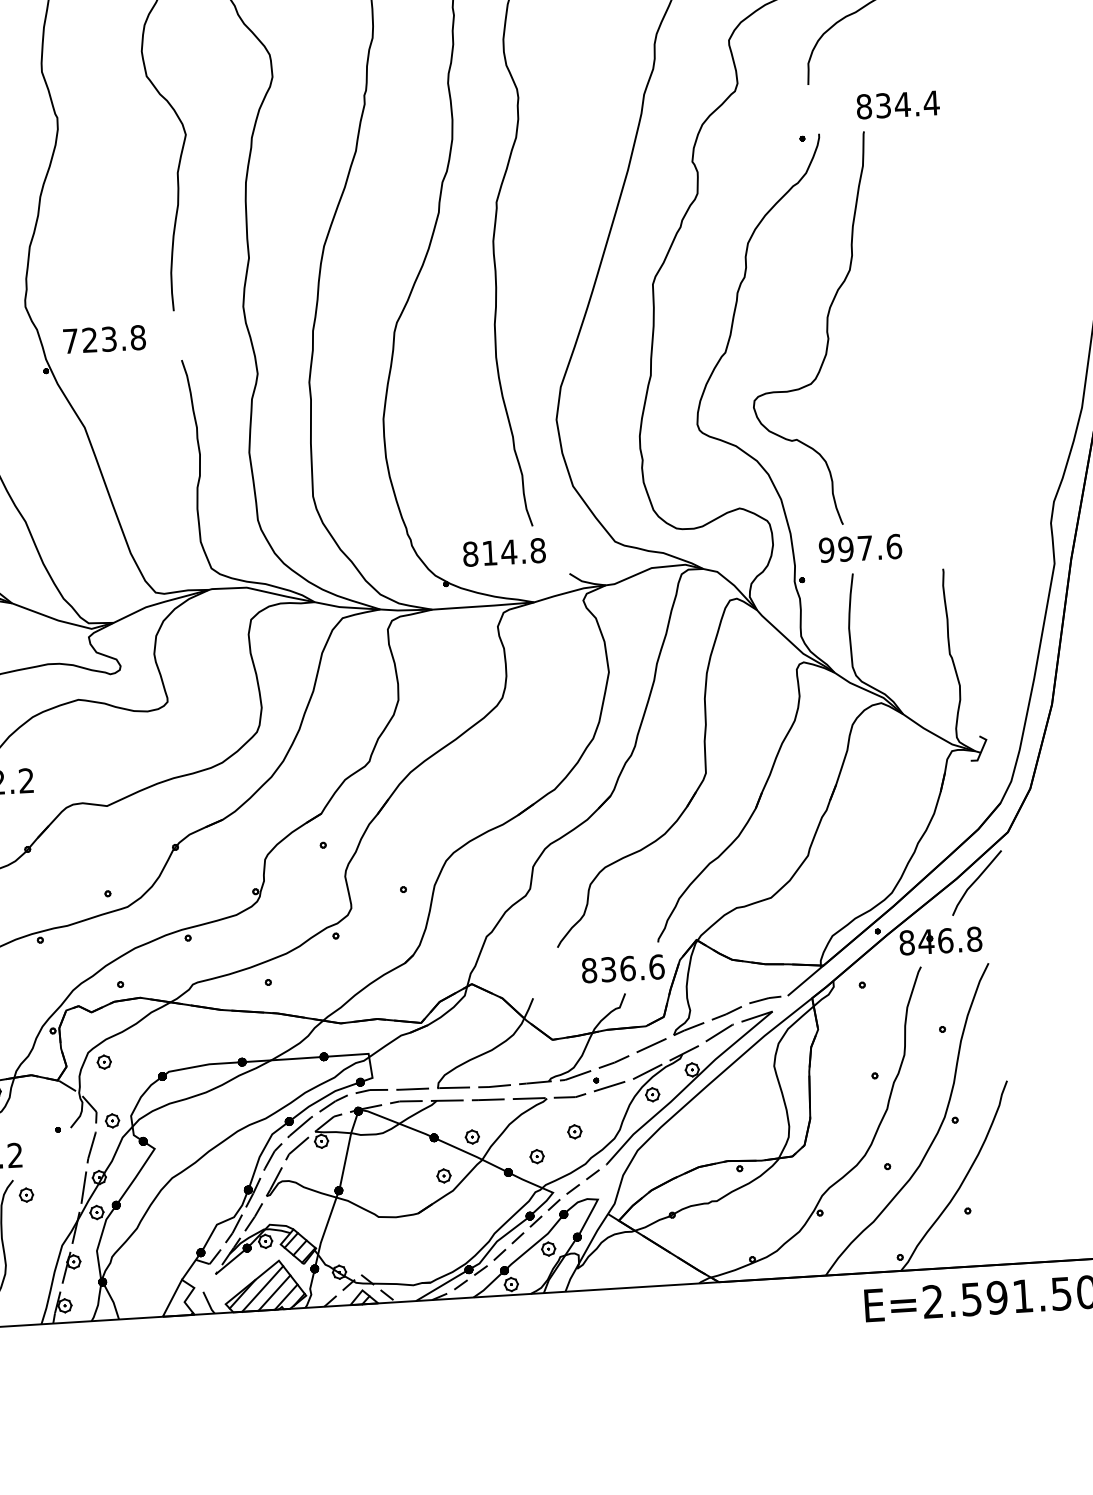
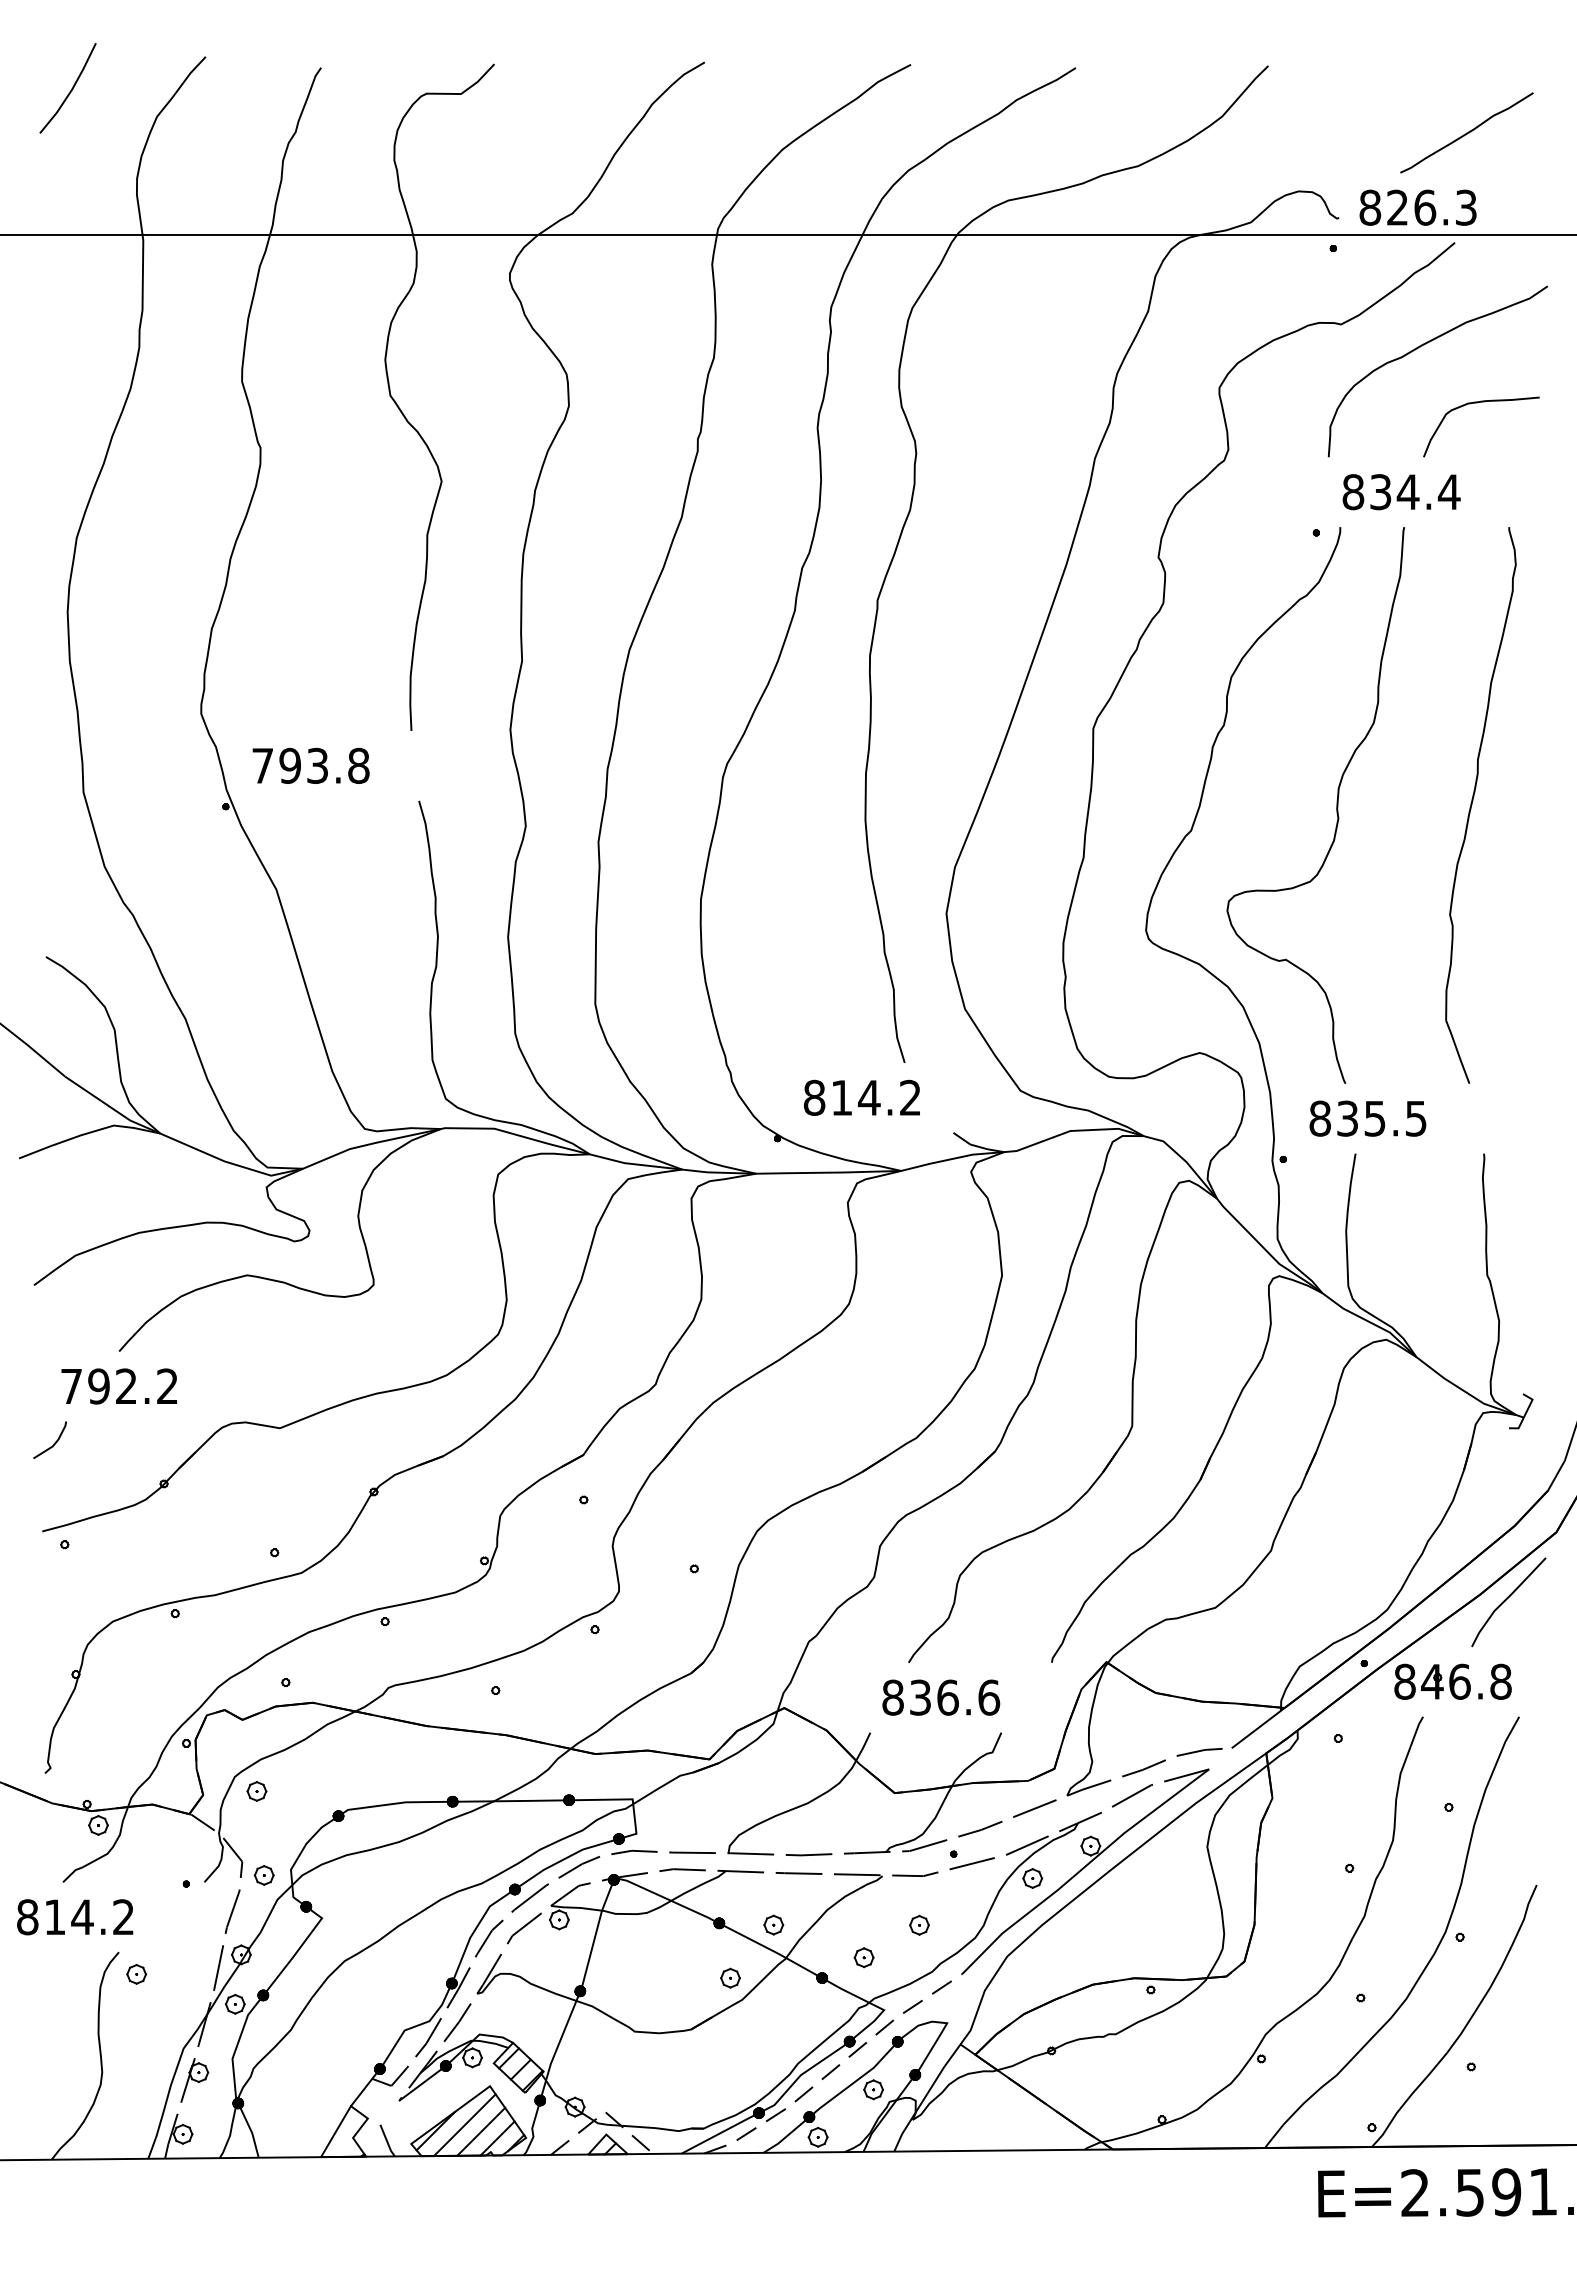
curve: (910, 41) -> (1477, 403), added
text: (898, 105) -> (1401, 492), moved
curve: (922, 324) -> (1472, 805), added
text: (89, 339) -> (289, 765), 723.8 -> 793.8
text: (860, 548) -> (1368, 1118), 997.6 -> 835.5
text: (538, 550) -> (910, 1097), 814.8 -> 814.2
text: (623, 968) -> (941, 1697), moved

